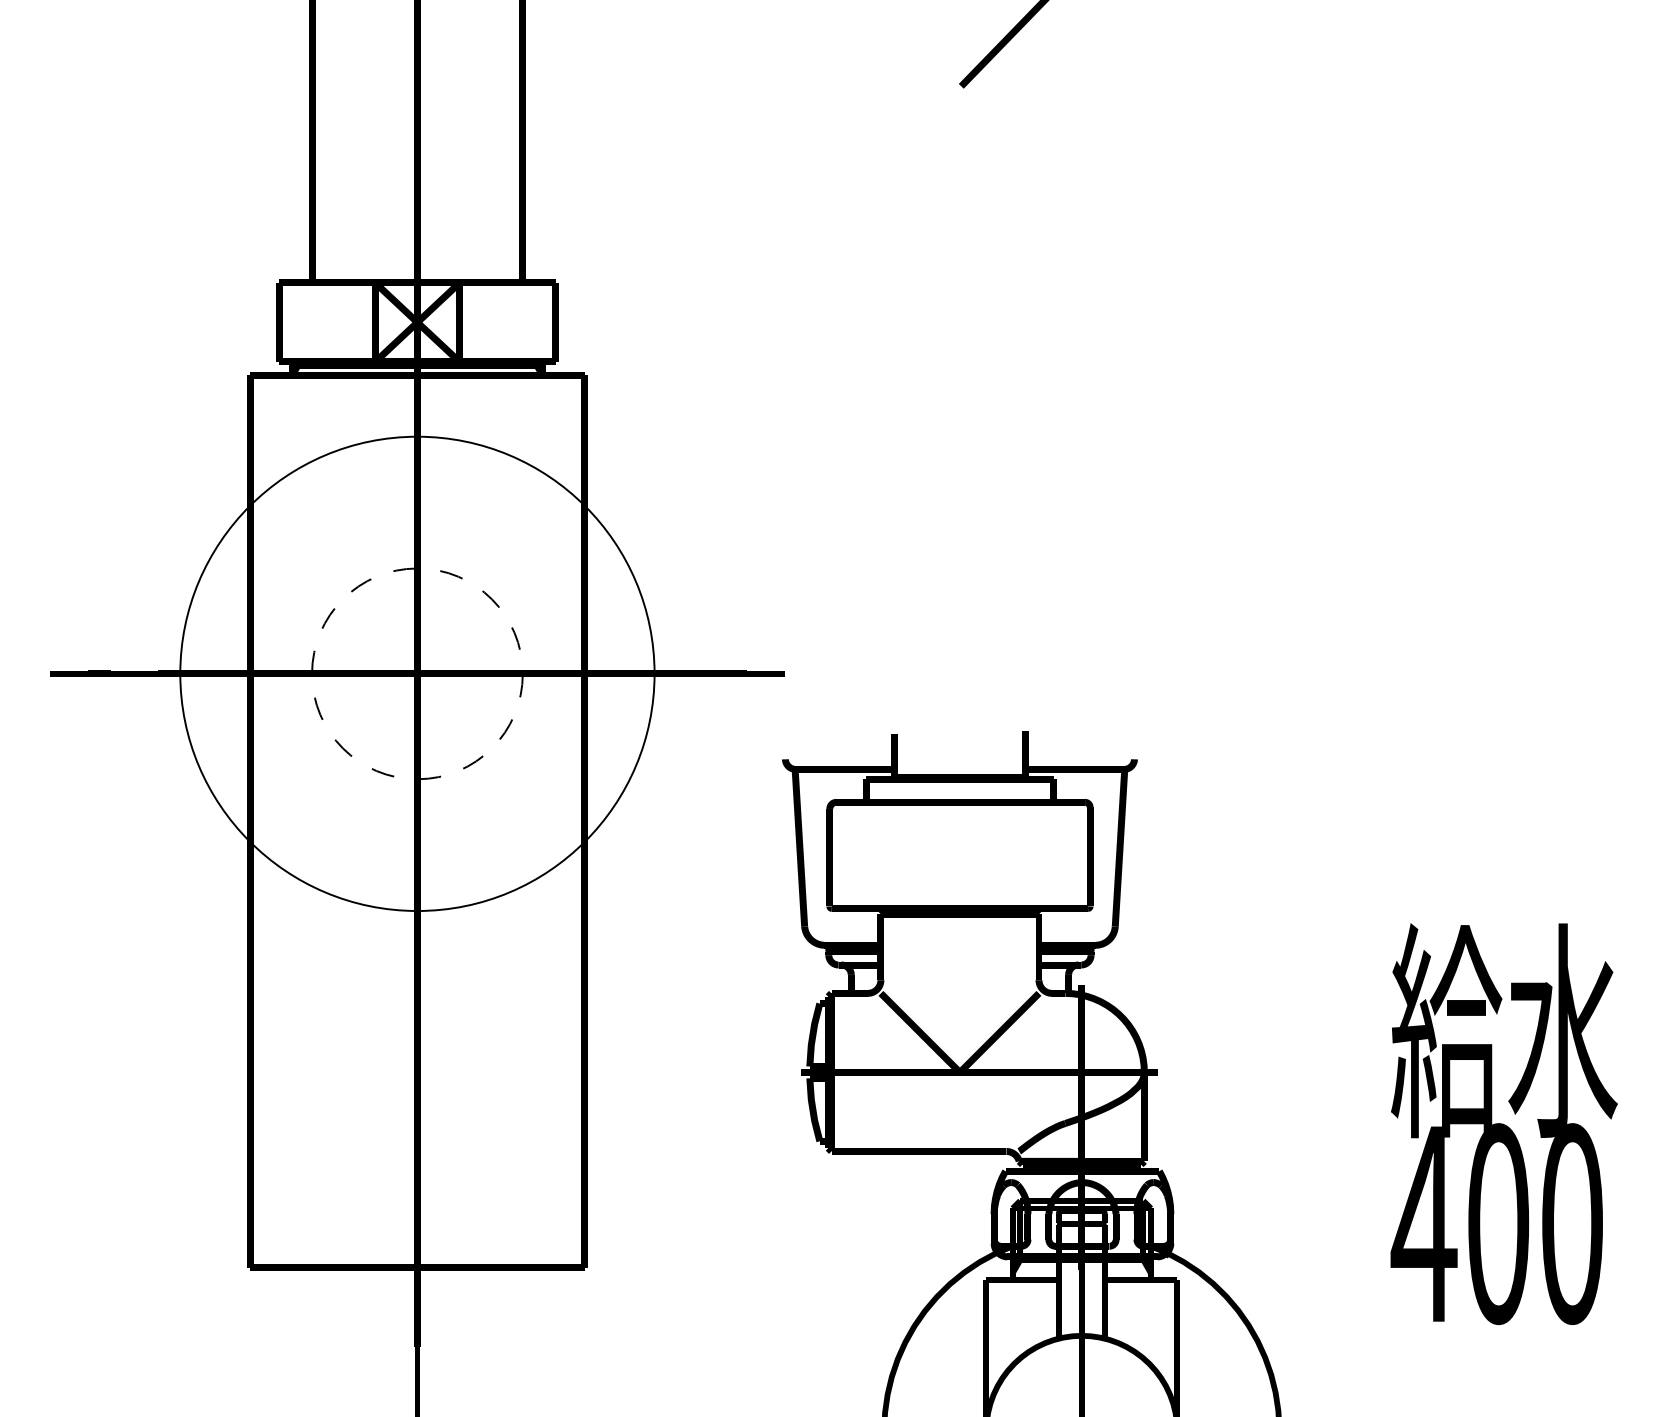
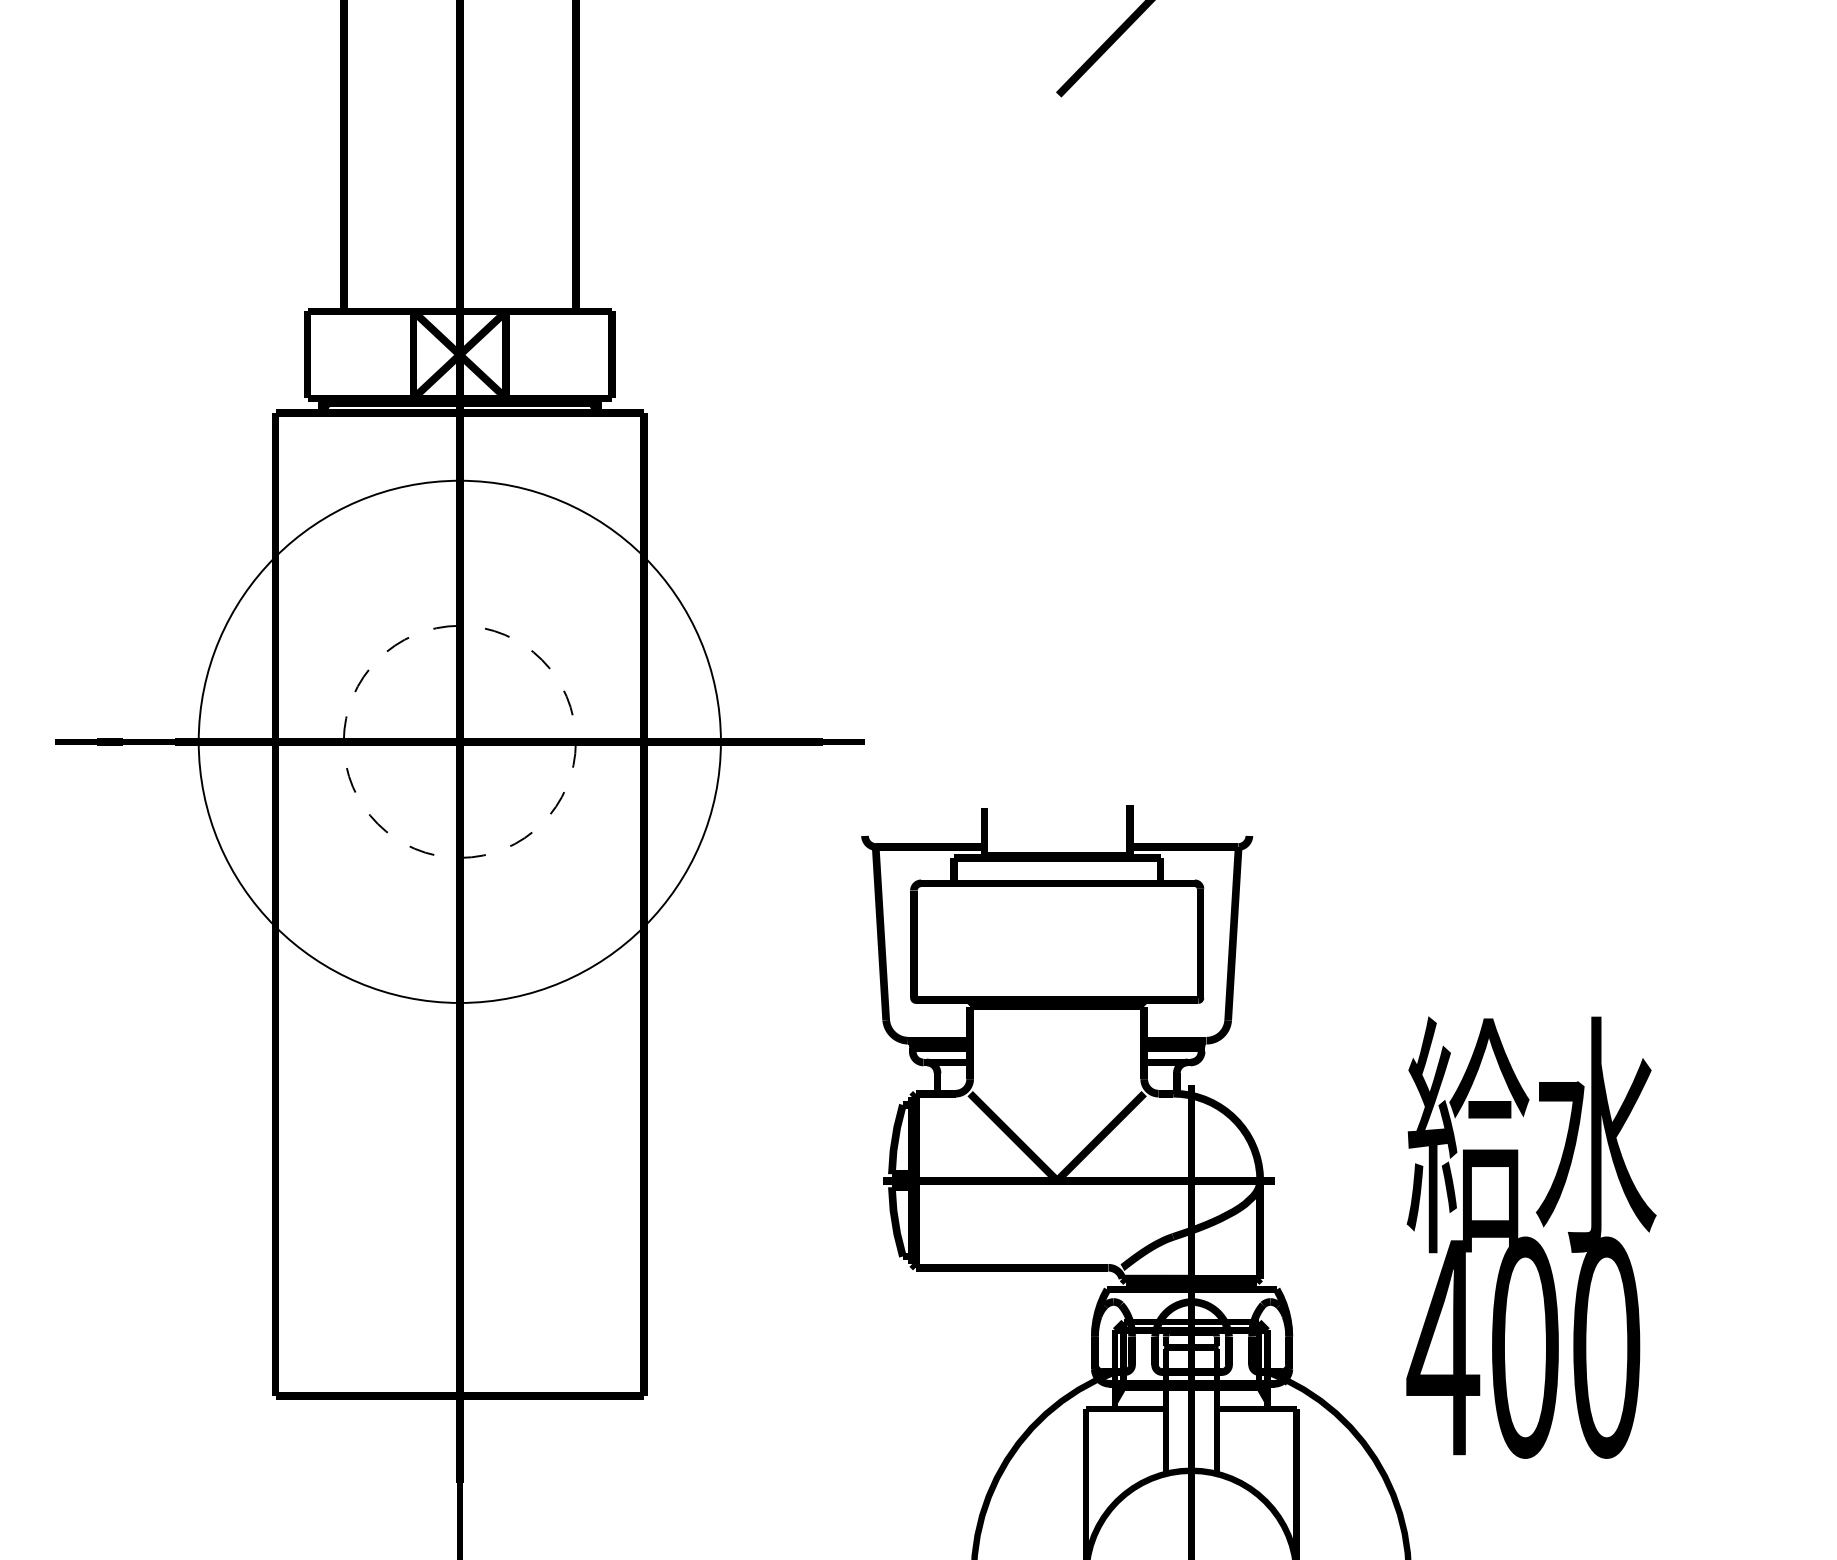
text: (1504, 1124) -> (1531, 1237), moved

